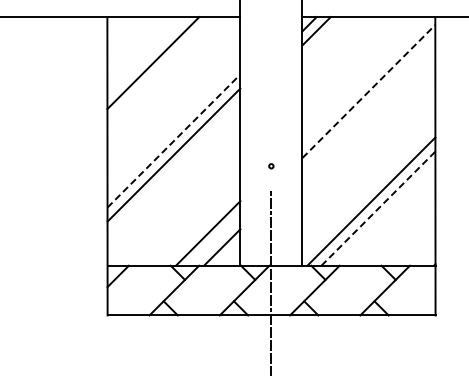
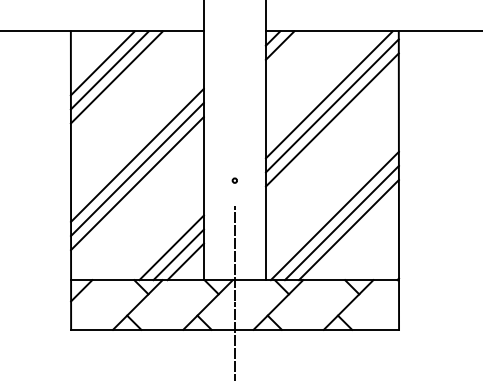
line: (139, 49) -> (102, 63), added
line: (146, 56) -> (109, 70), added
line: (366, 80) -> (329, 94), added
line: (369, 91) -> (332, 105), dashed -> solid
line: (369, 105) -> (332, 119), added
line: (174, 141) -> (137, 155), dashed -> solid
line: (174, 169) -> (137, 183), added
line: (378, 209) -> (341, 223), dashed -> solid
line: (385, 216) -> (348, 230), added
line: (215, 240) -> (178, 254), added

